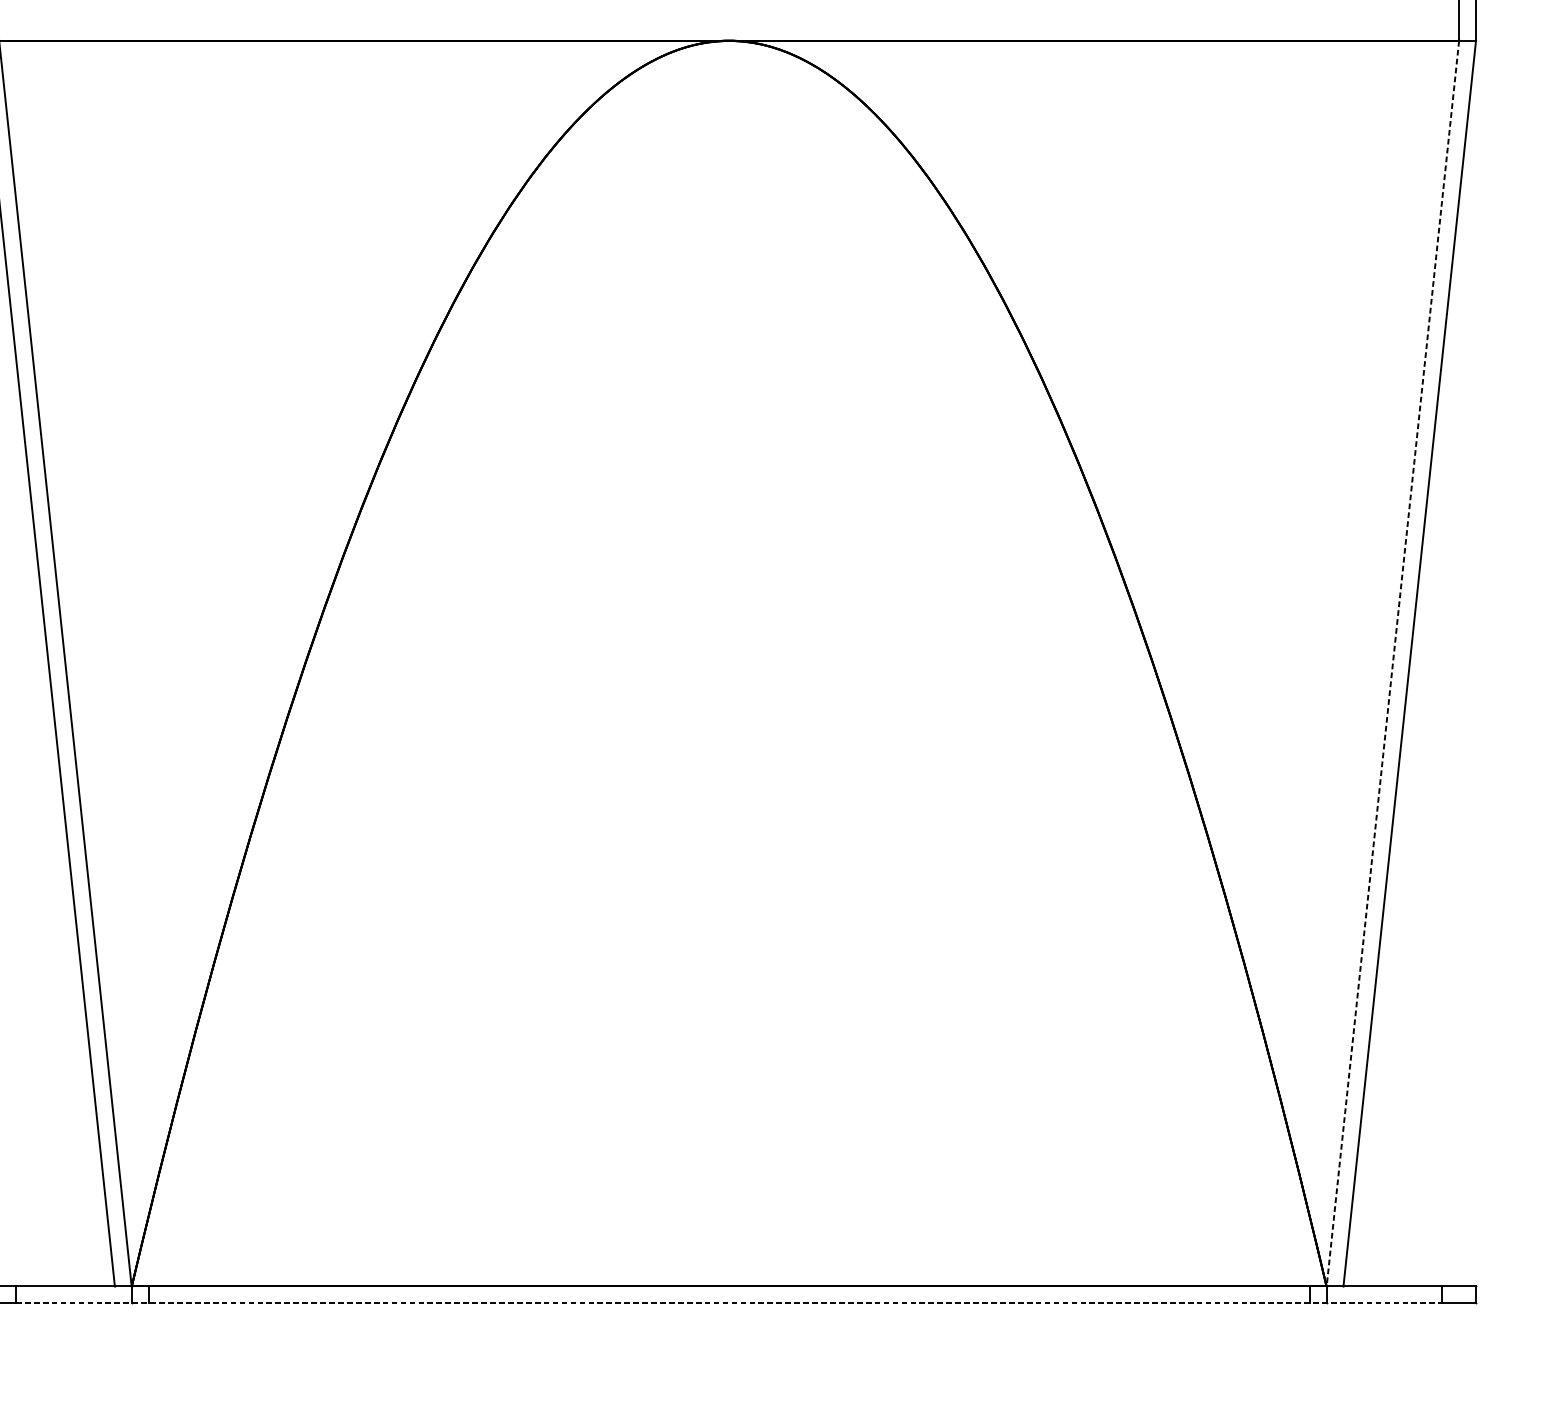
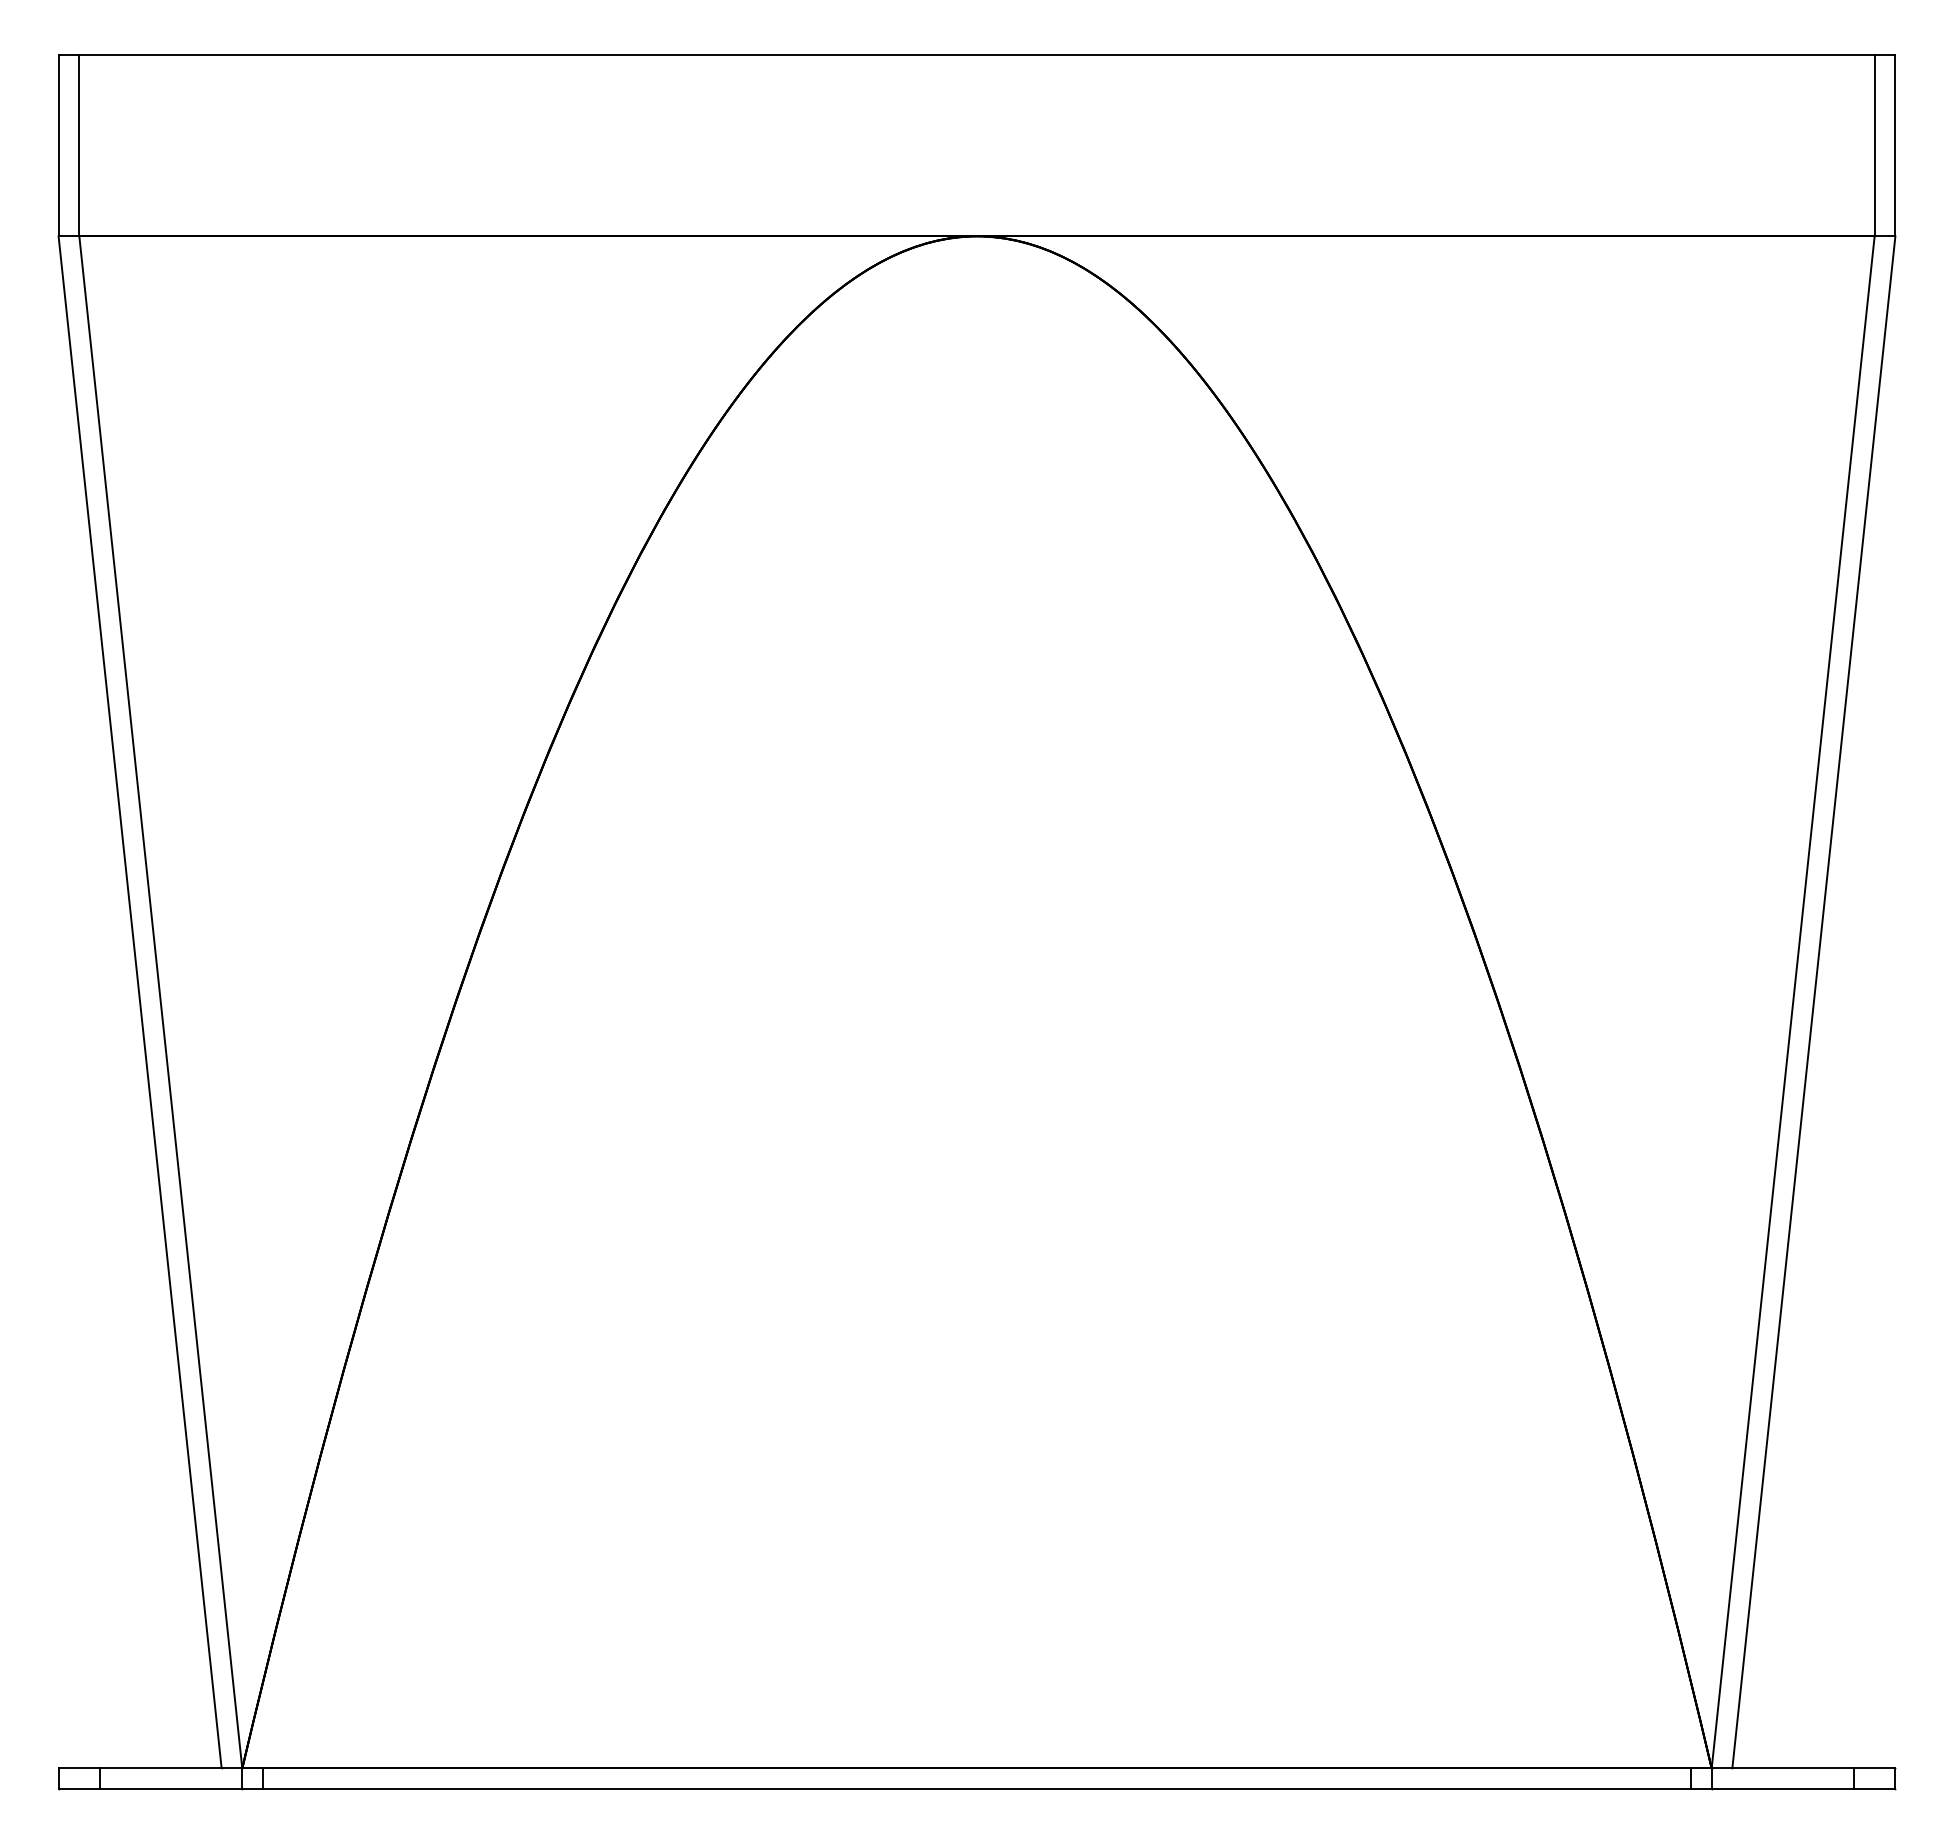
line: (1393, 663) -> (1793, 1002), dashed -> solid
line: (729, 1303) -> (977, 1788), dashed -> solid

